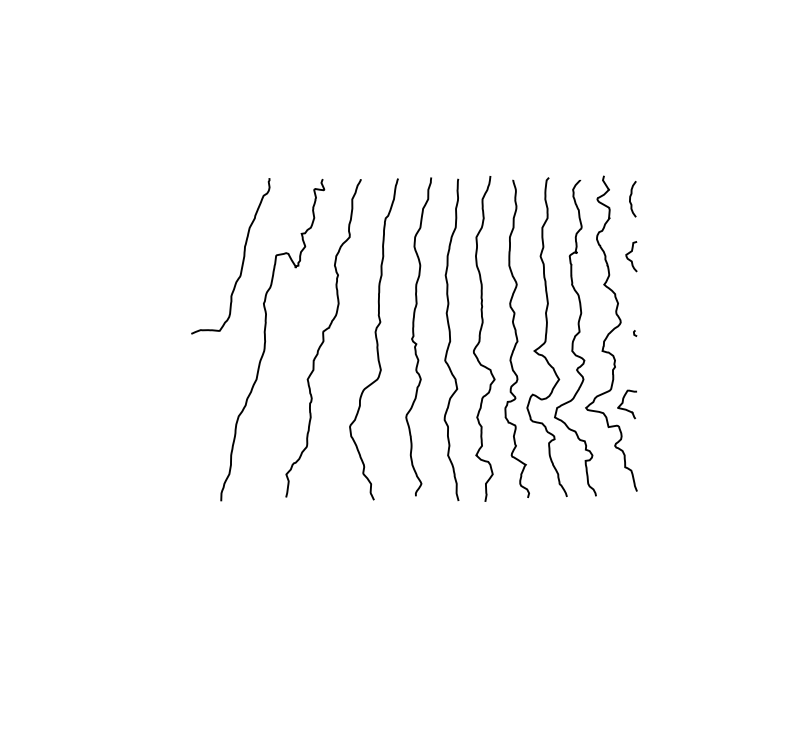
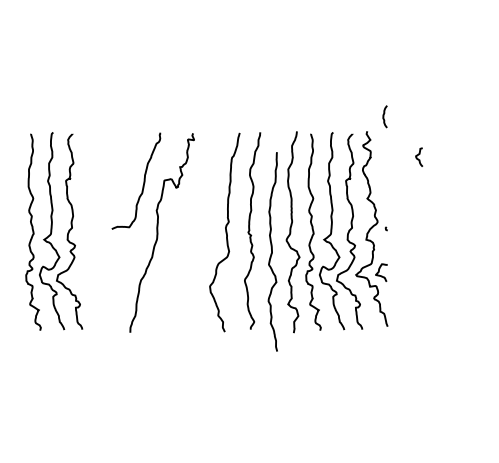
curve: (631, 198) -> (384, 116), moved
curve: (631, 253) -> (419, 155), moved
part: (98, 337) -> (54, 231), added
curve: (323, 337) -> (193, 231), removed
curve: (450, 339) -> (272, 251), moved

